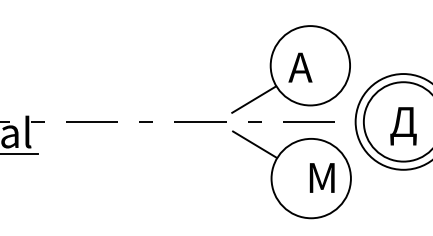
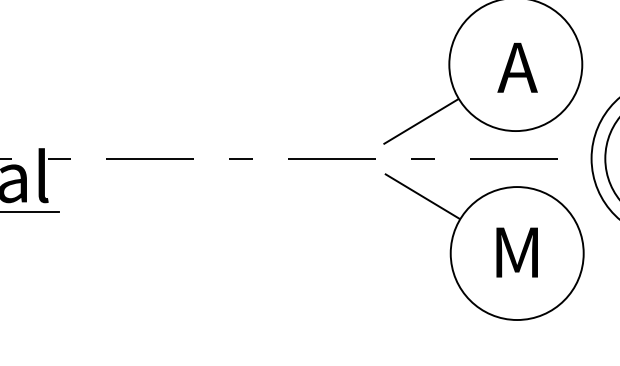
text: (300, 67) -> (517, 67), moved
text: (321, 177) -> (515, 251), moved

